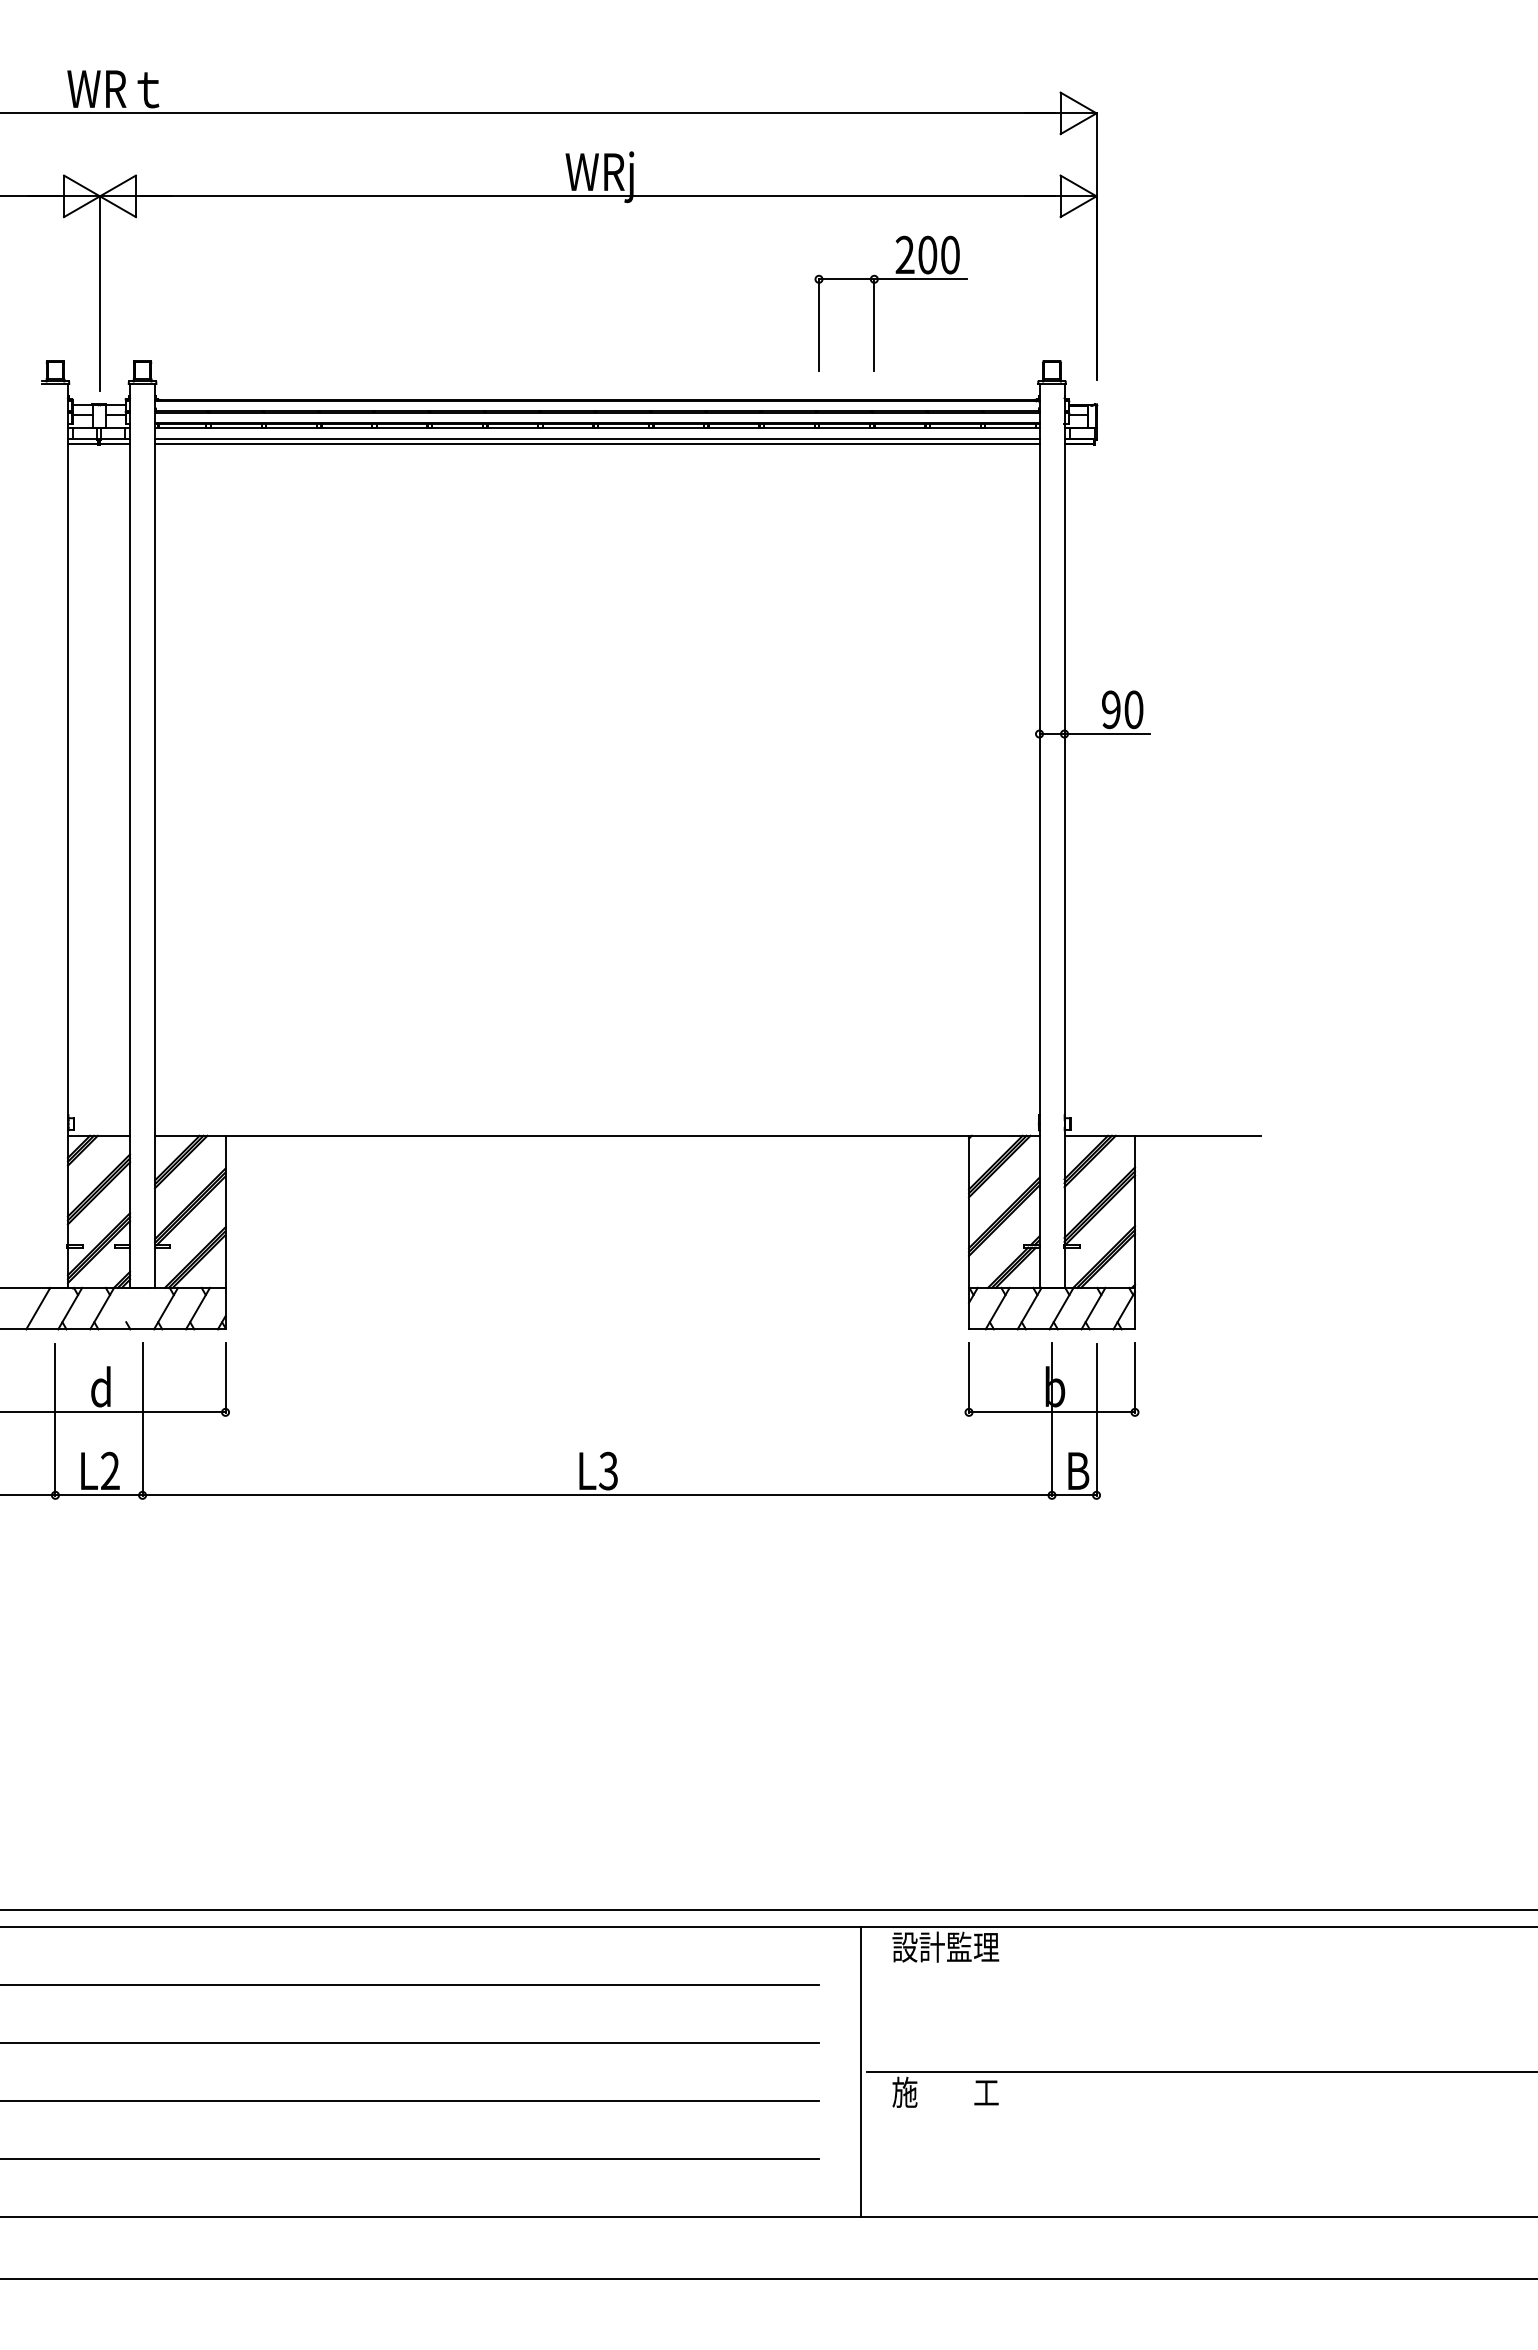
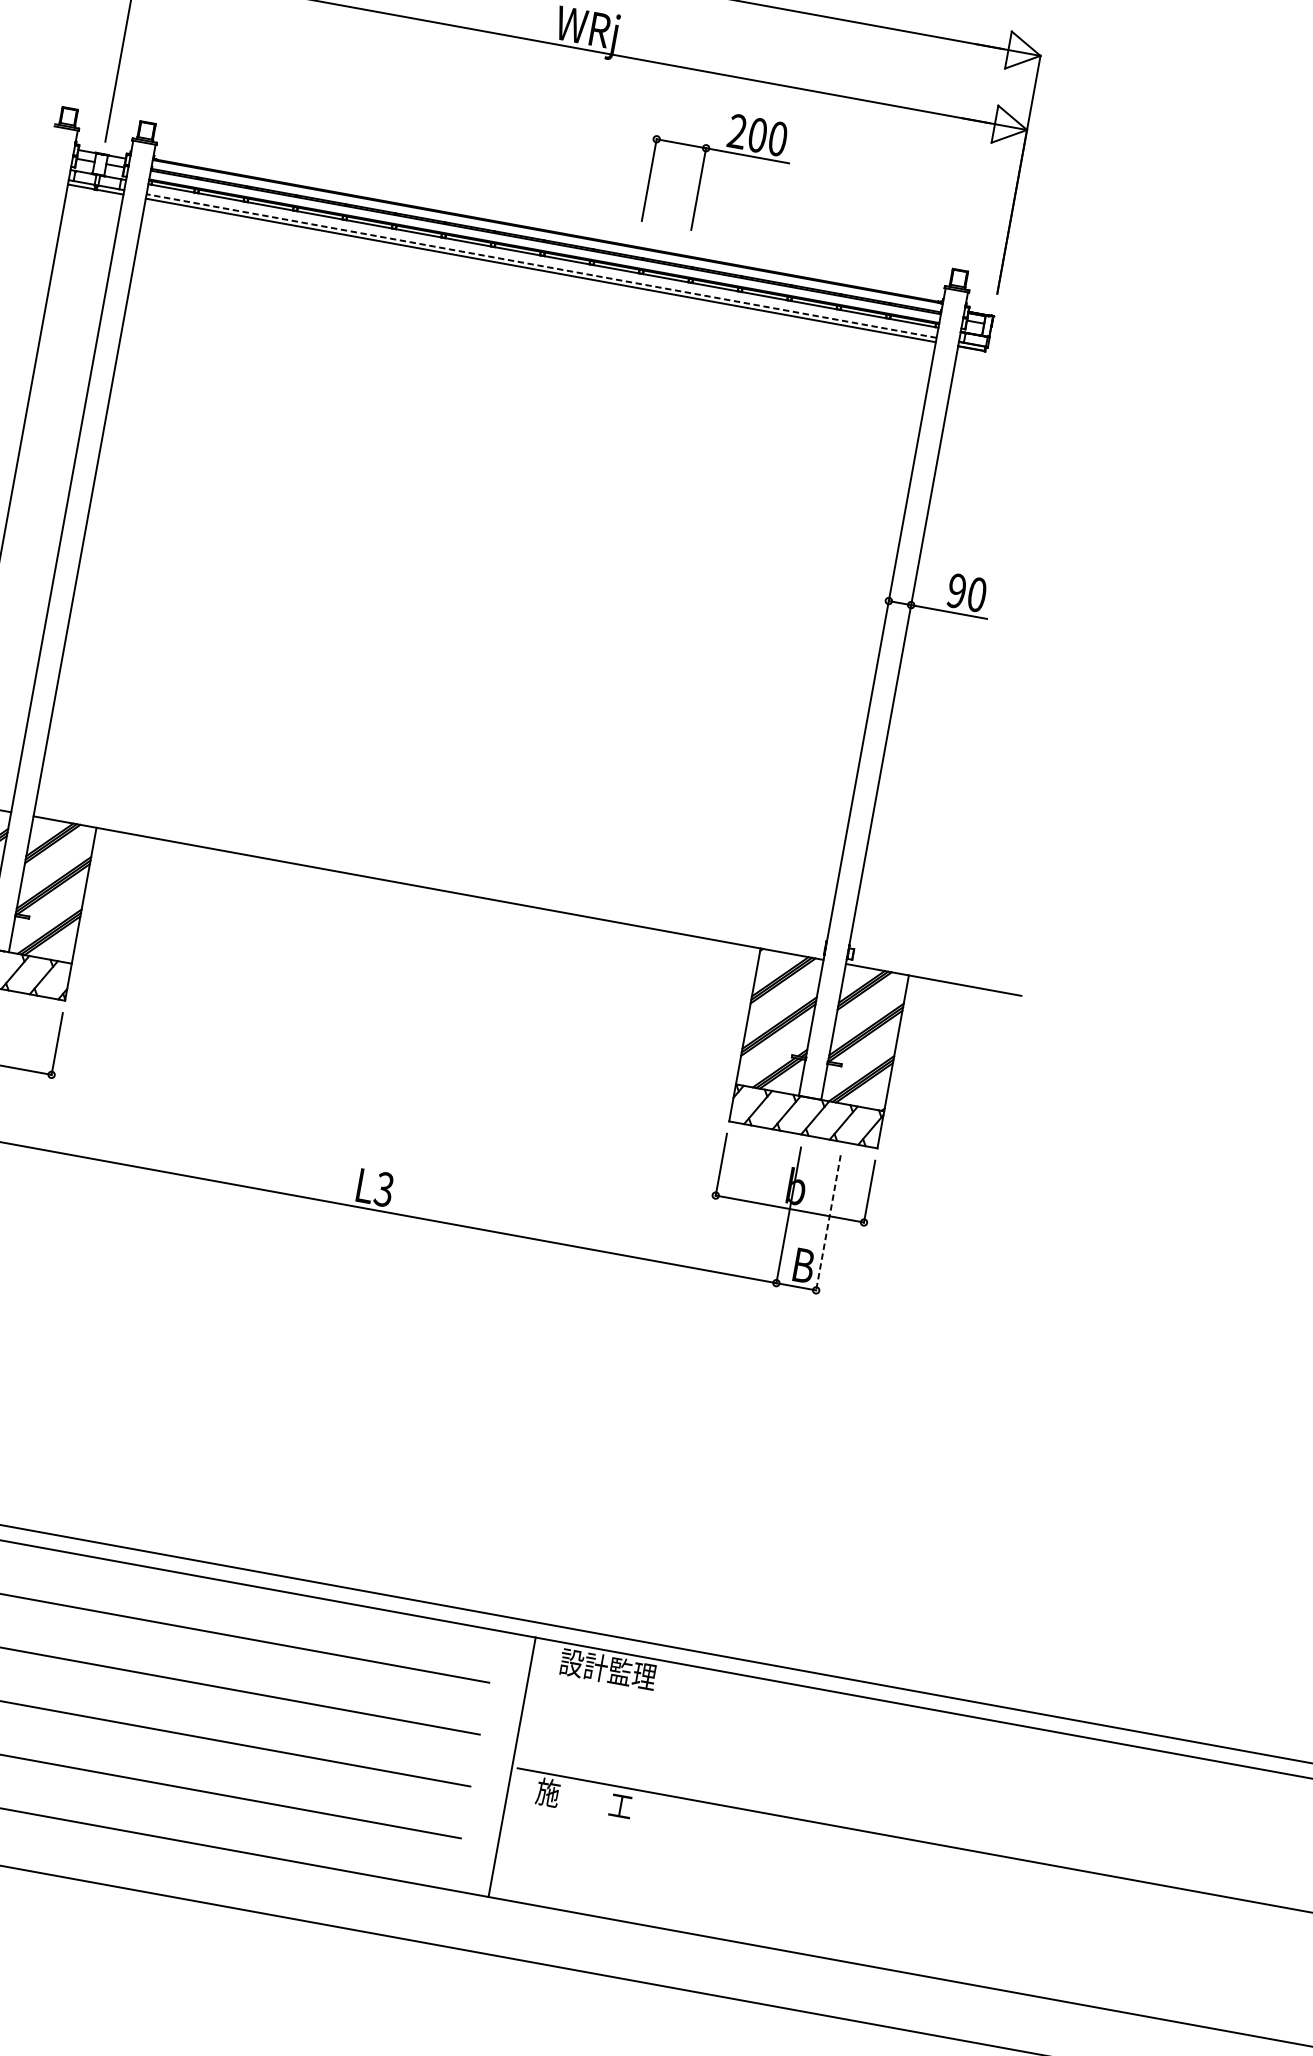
part: (874, 303) -> (702, 169), moved
line: (596, 439) -> (540, 266), solid -> dashed
line: (1096, 1419) -> (828, 1222), solid -> dashed

